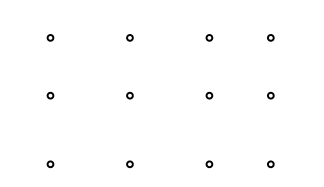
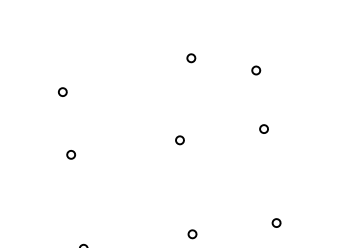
part: (129, 37) -> (62, 91), moved
part: (209, 37) -> (191, 57), moved
part: (270, 37) -> (255, 70), moved

